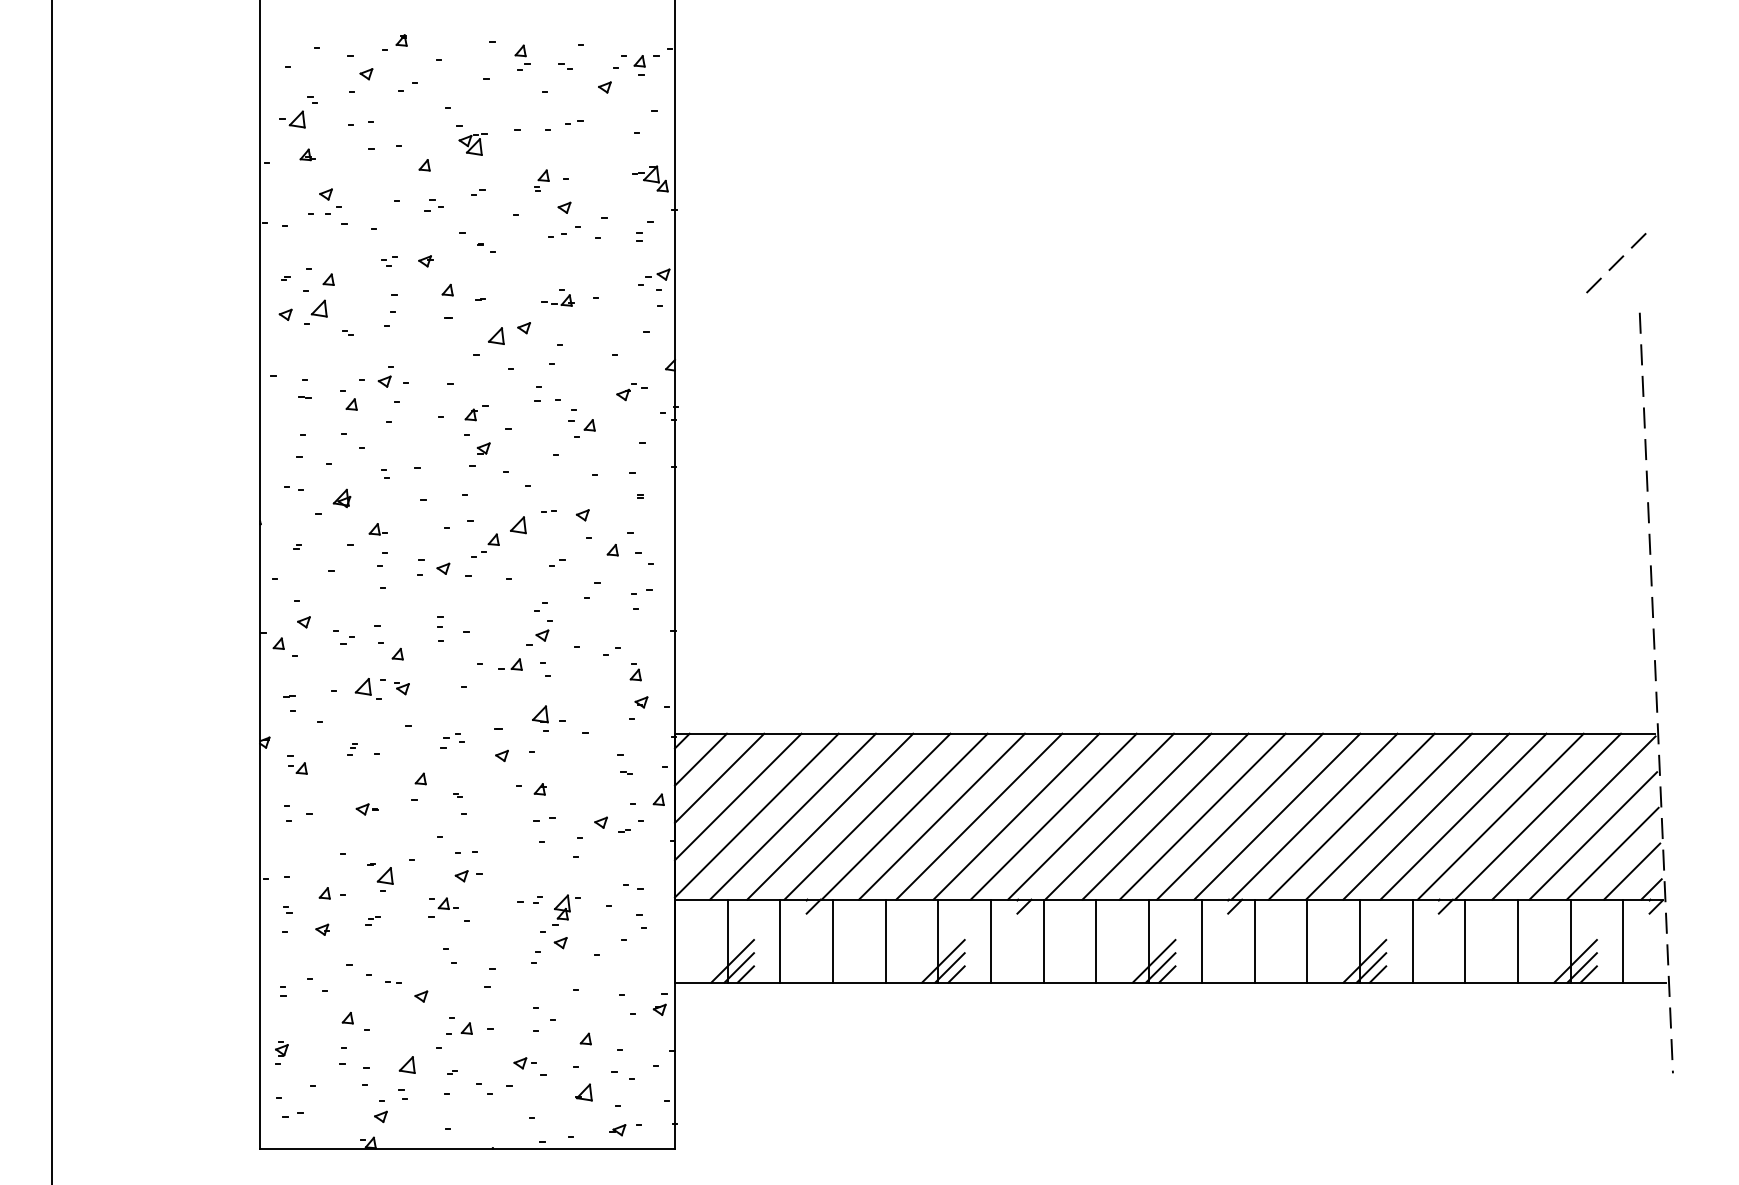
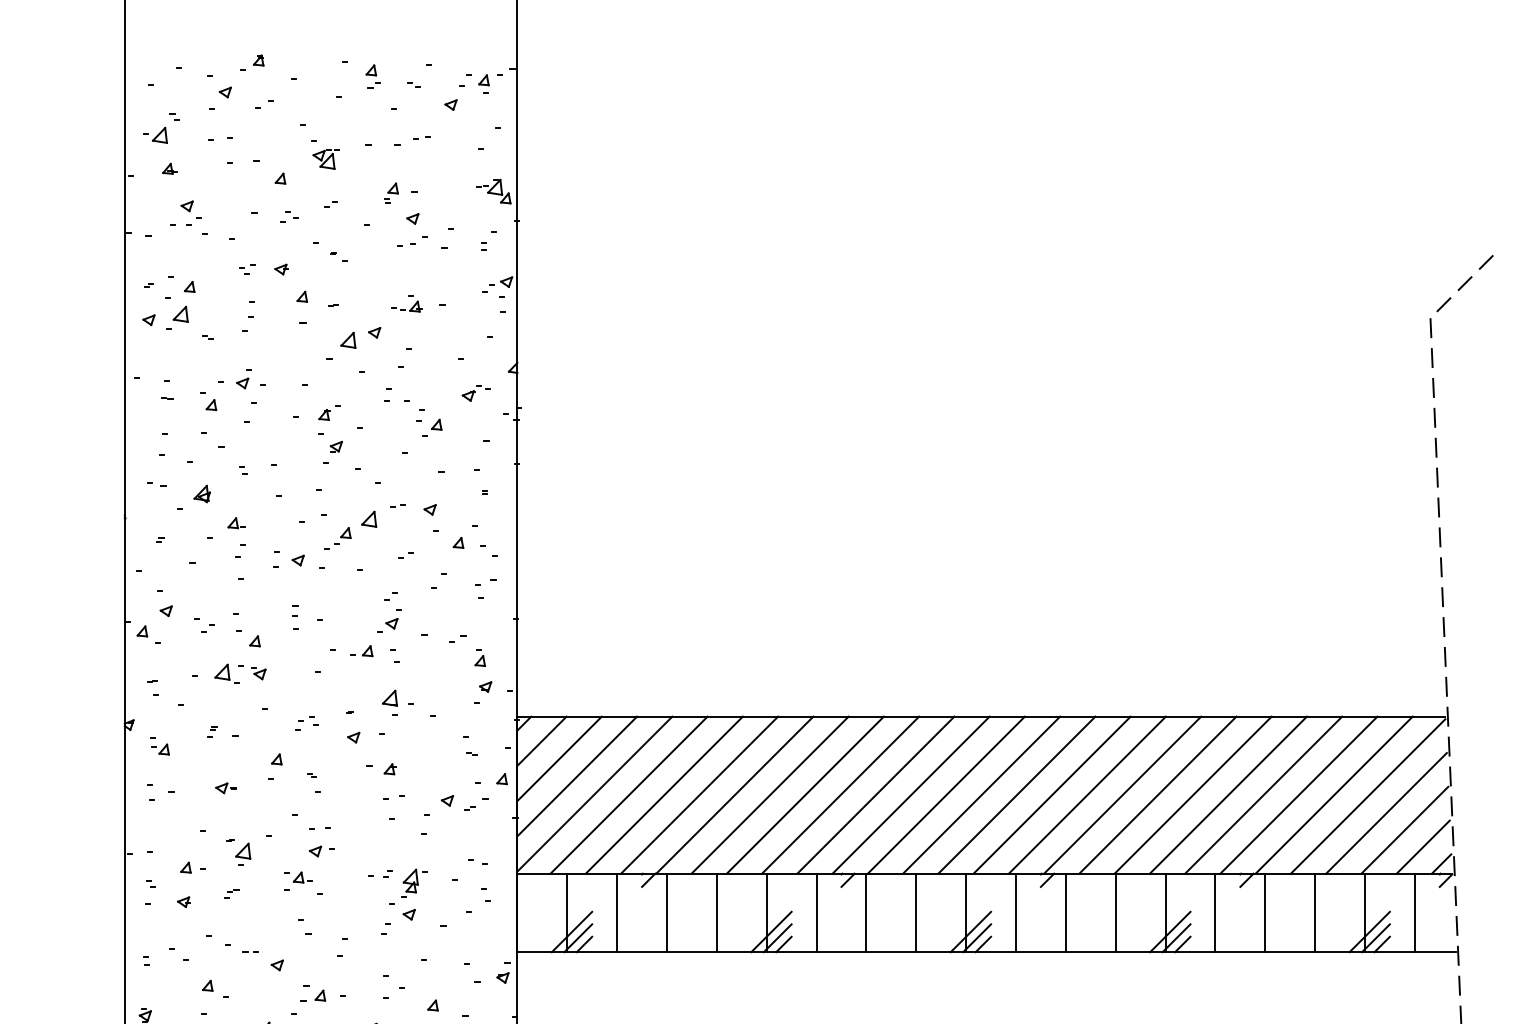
line: (1616, 263) -> (1465, 283), moved

